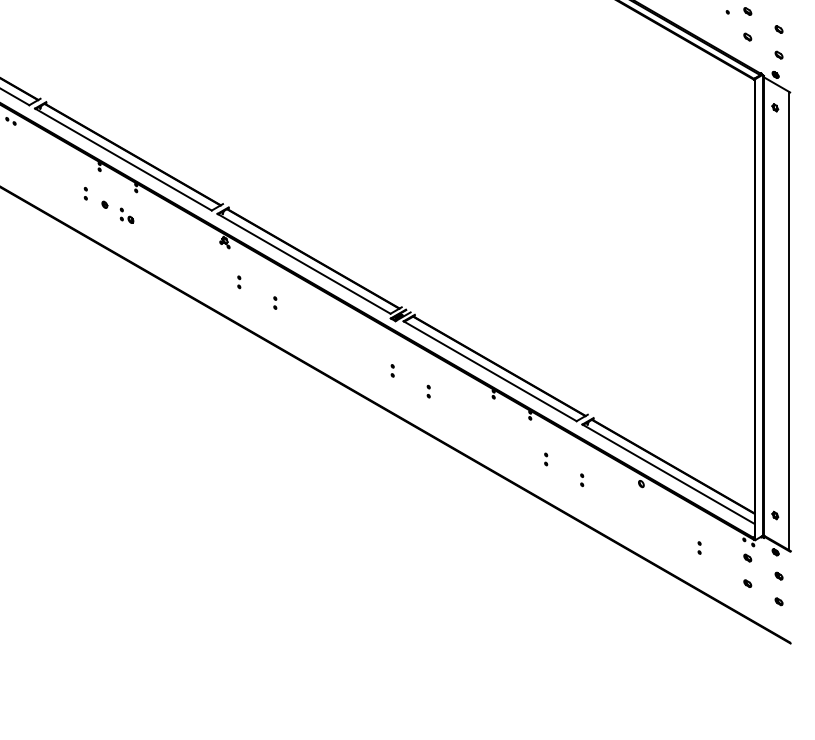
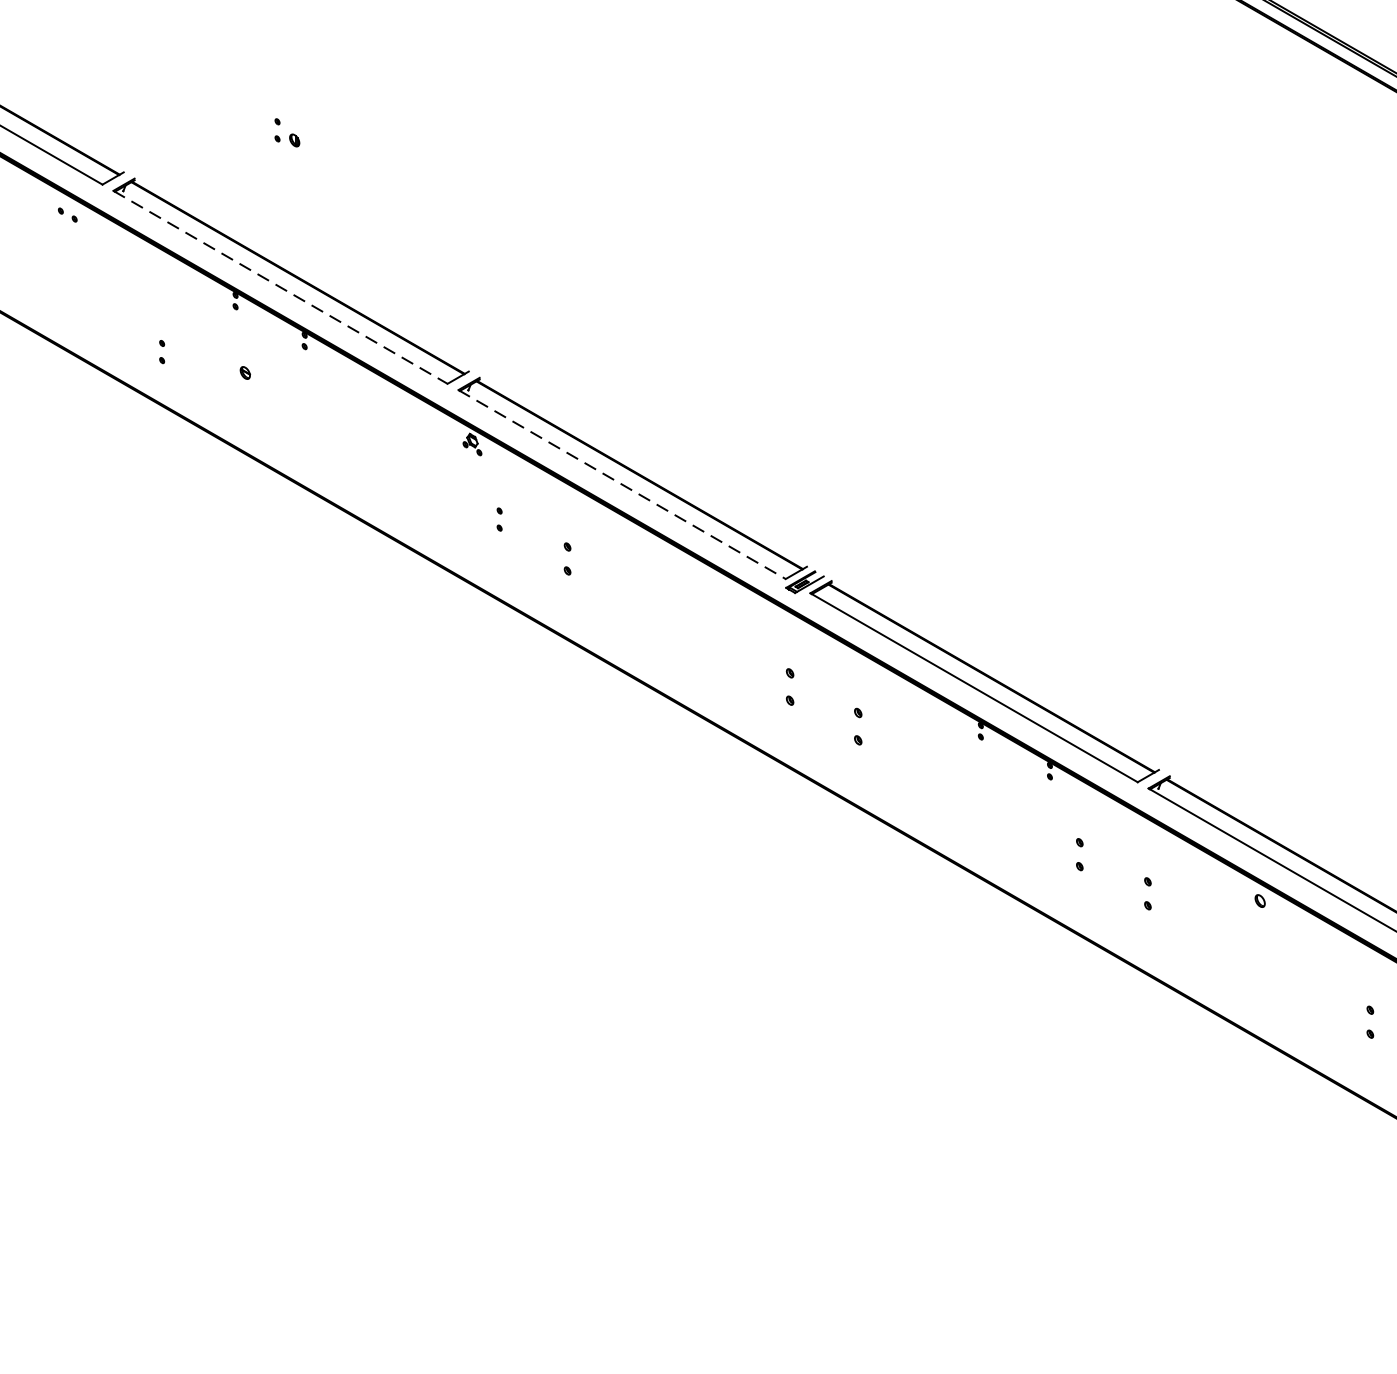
line: (123, 159) -> (280, 287), solid -> dashed
part: (85, 193) -> (161, 351), moved
part: (126, 215) -> (286, 132), moved
line: (304, 263) -> (622, 483), solid -> dashed
part: (275, 302) -> (568, 557), size x1.4
part: (392, 370) -> (789, 686), size x1.6
part: (428, 391) -> (857, 726), size x1.6
part: (546, 459) -> (1080, 854), size x1.4
part: (582, 480) -> (1148, 894), size x1.4
part: (699, 547) -> (1370, 1021), size x1.4

